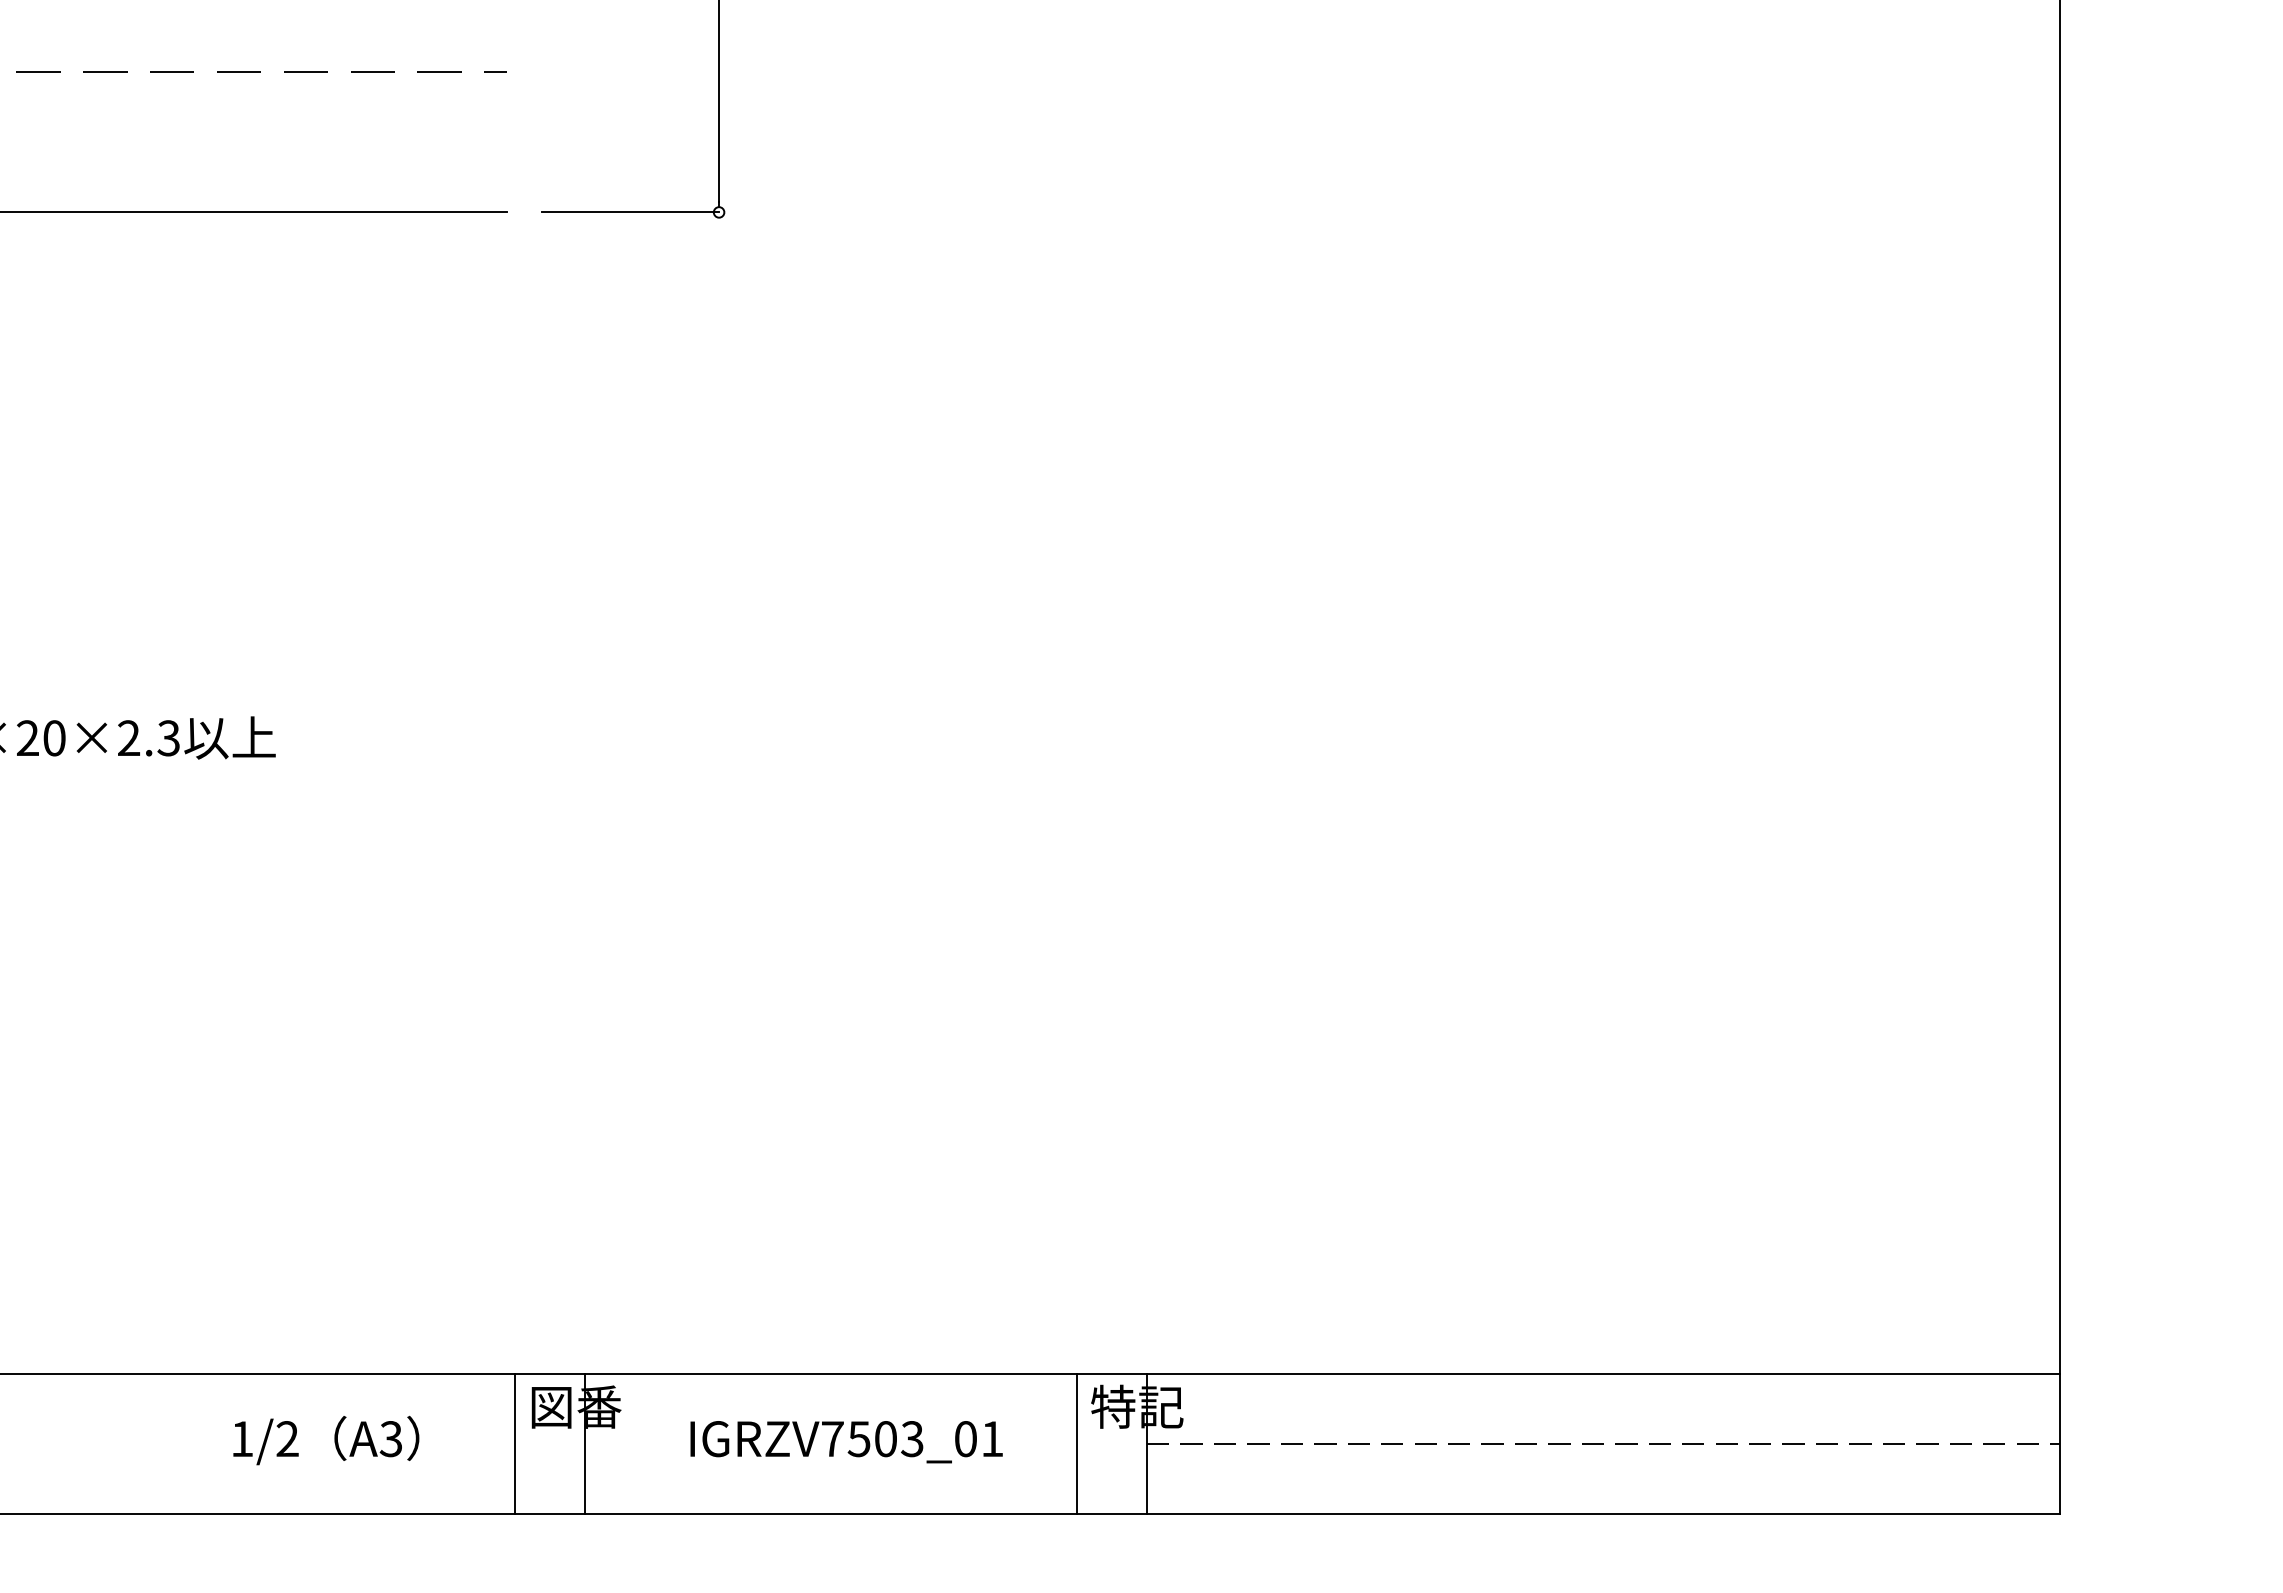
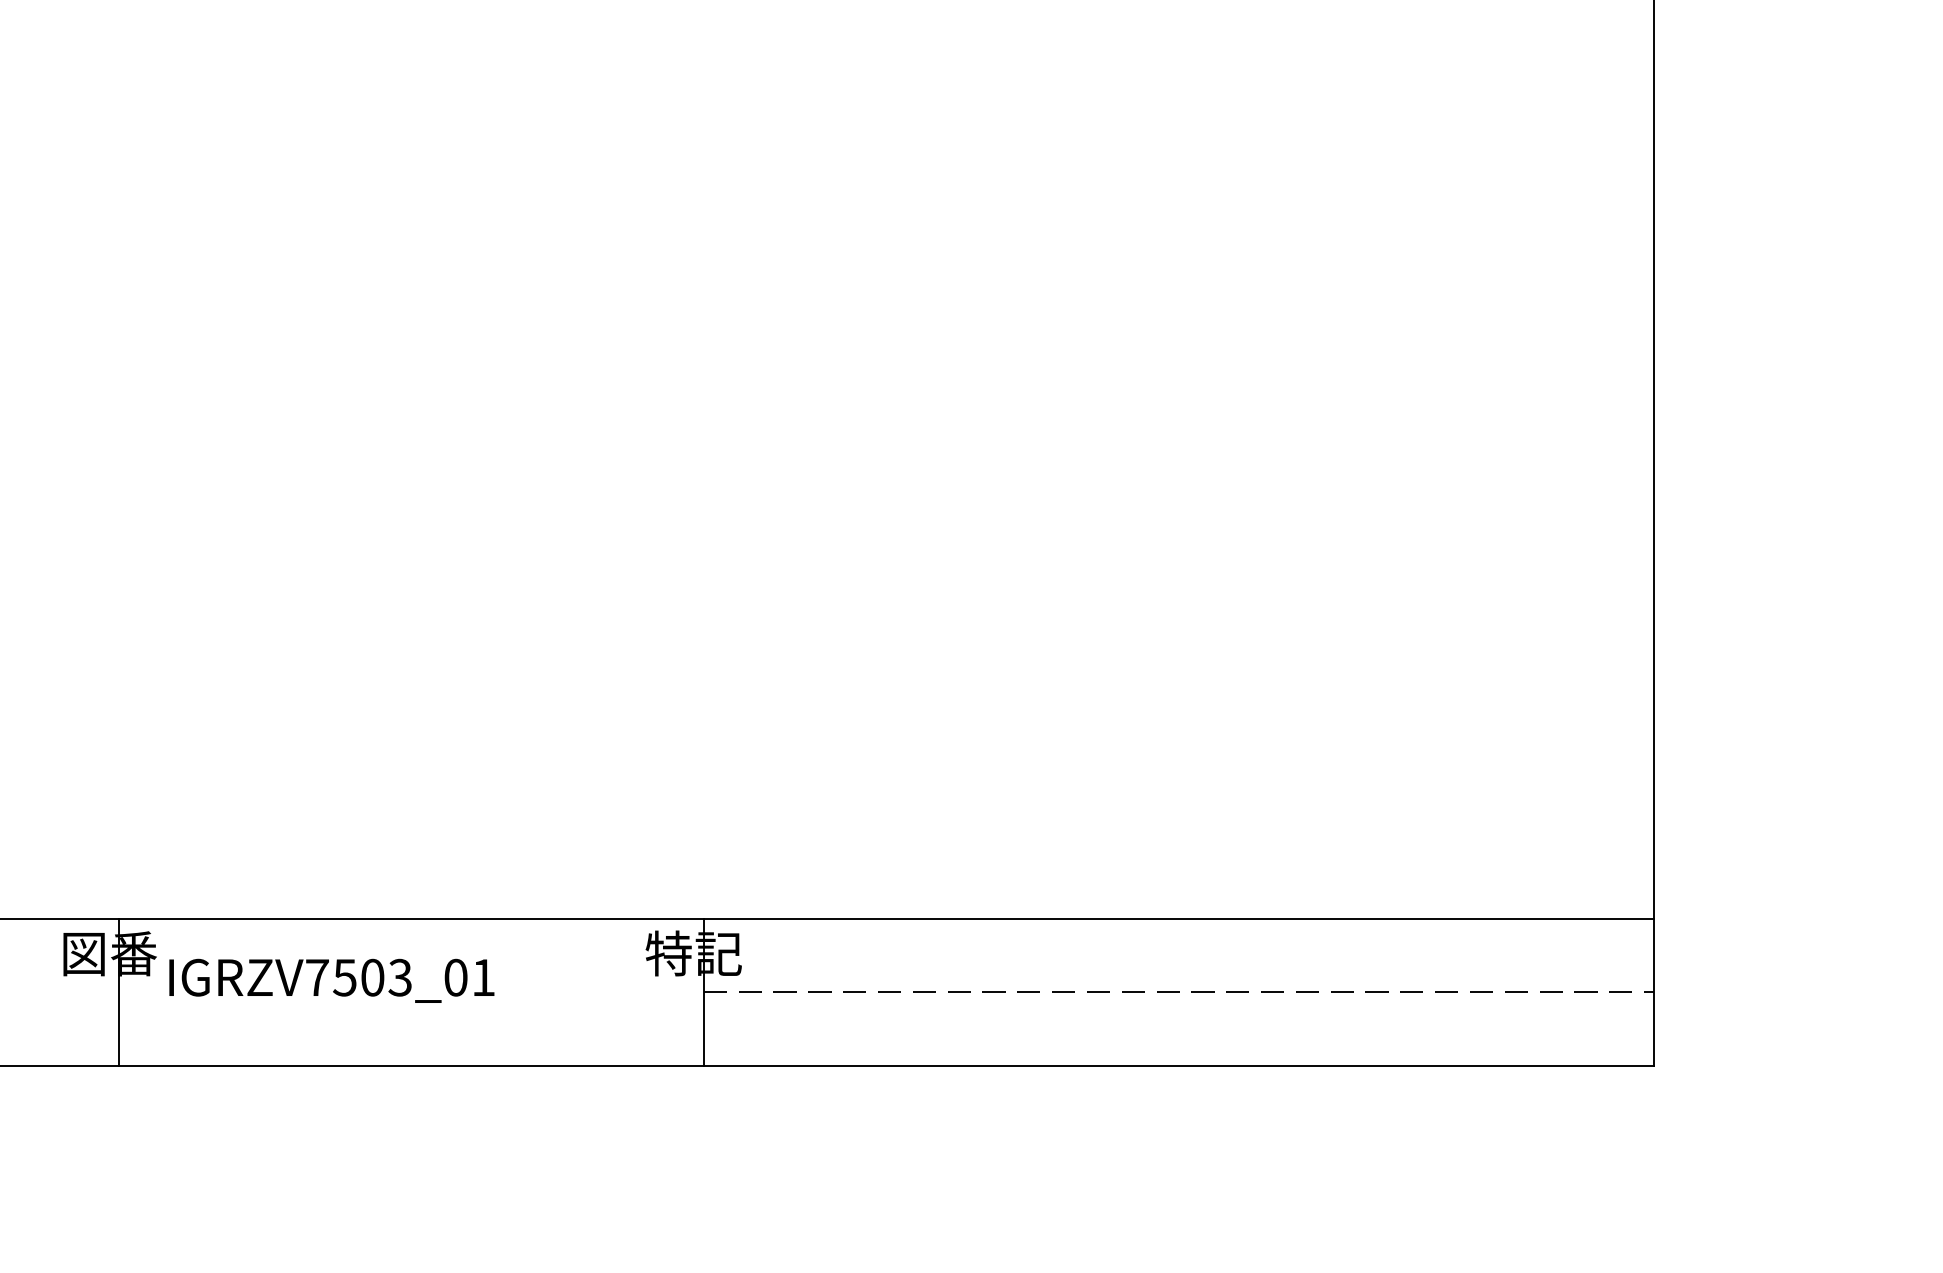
text: (846, 1442) -> (331, 981), moved
line: (514, 1443) -> (45, 991), removed
line: (1076, 1443) -> (630, 991), removed

